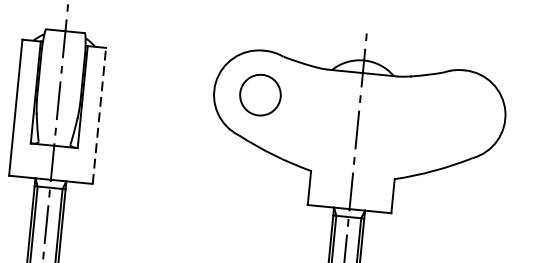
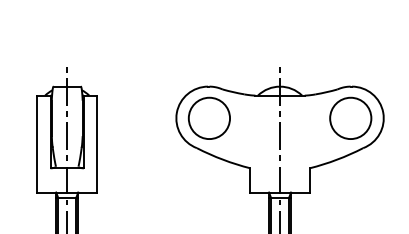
part: (259, 93) -> (208, 117), size x1.43
part: (458, 113) -> (350, 117), added
line: (100, 115) -> (97, 143), dashed -> solid

